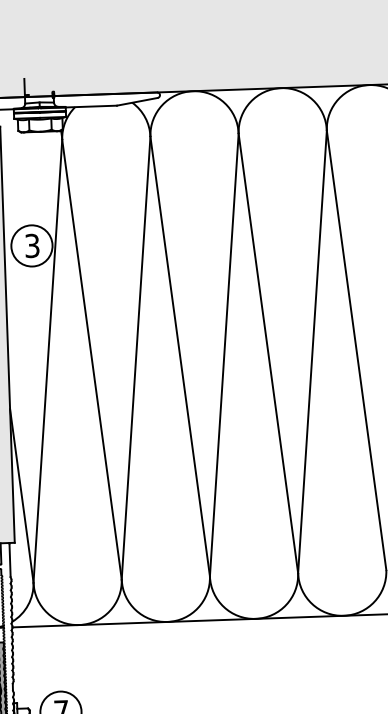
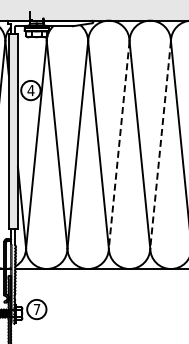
text: (31, 245) -> (30, 90), 3 -> 4
line: (312, 351) -> (160, 144), solid -> dashed
line: (224, 354) -> (119, 144), solid -> dashed

